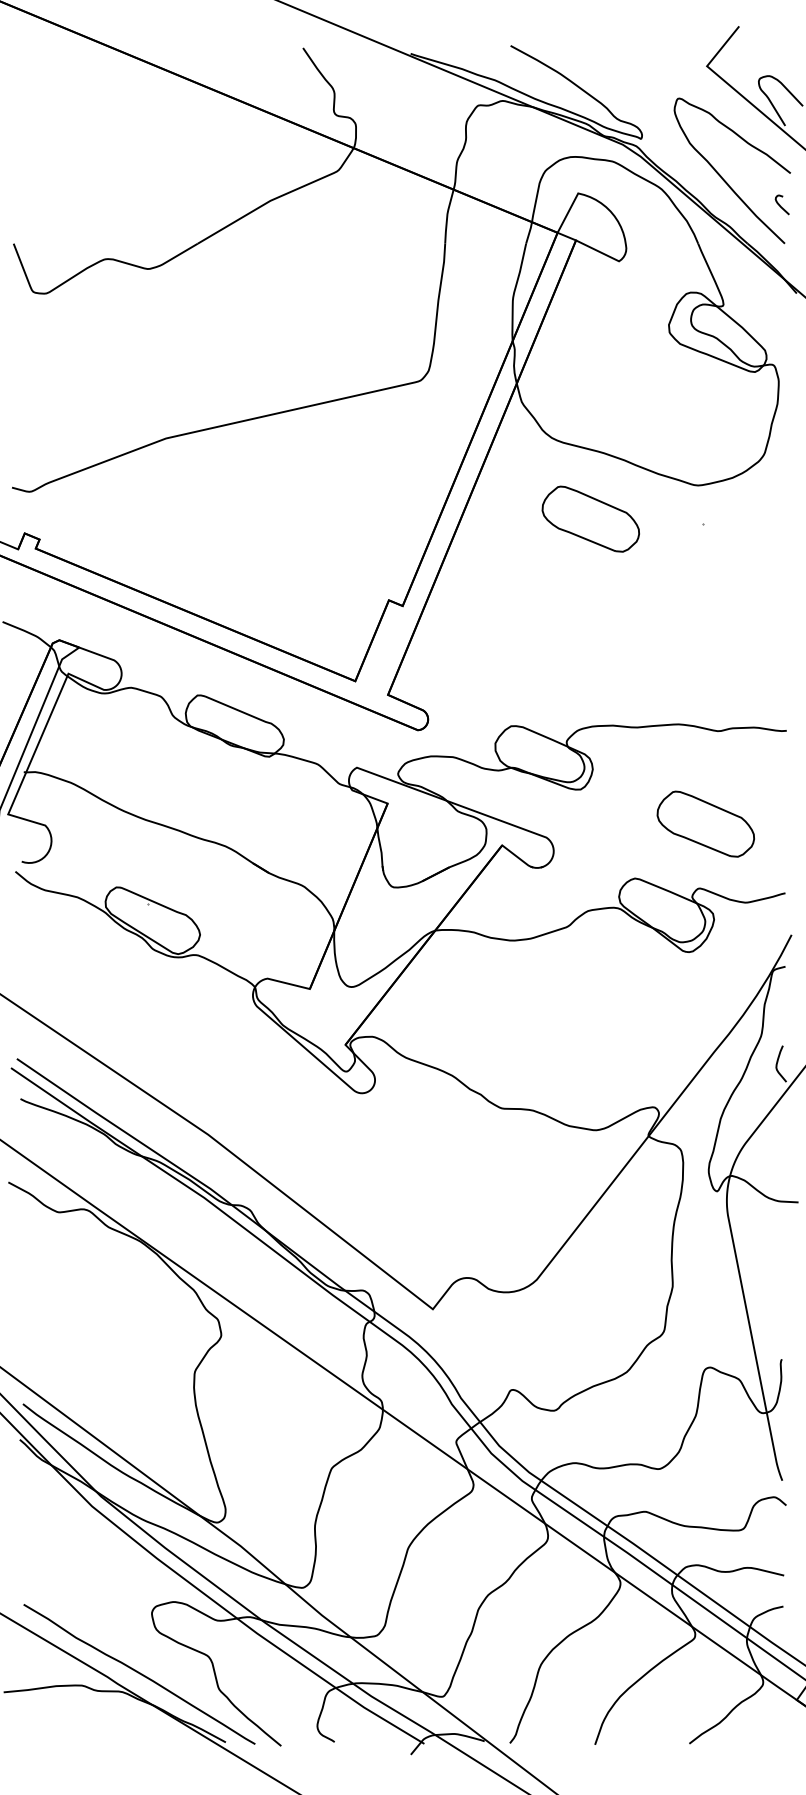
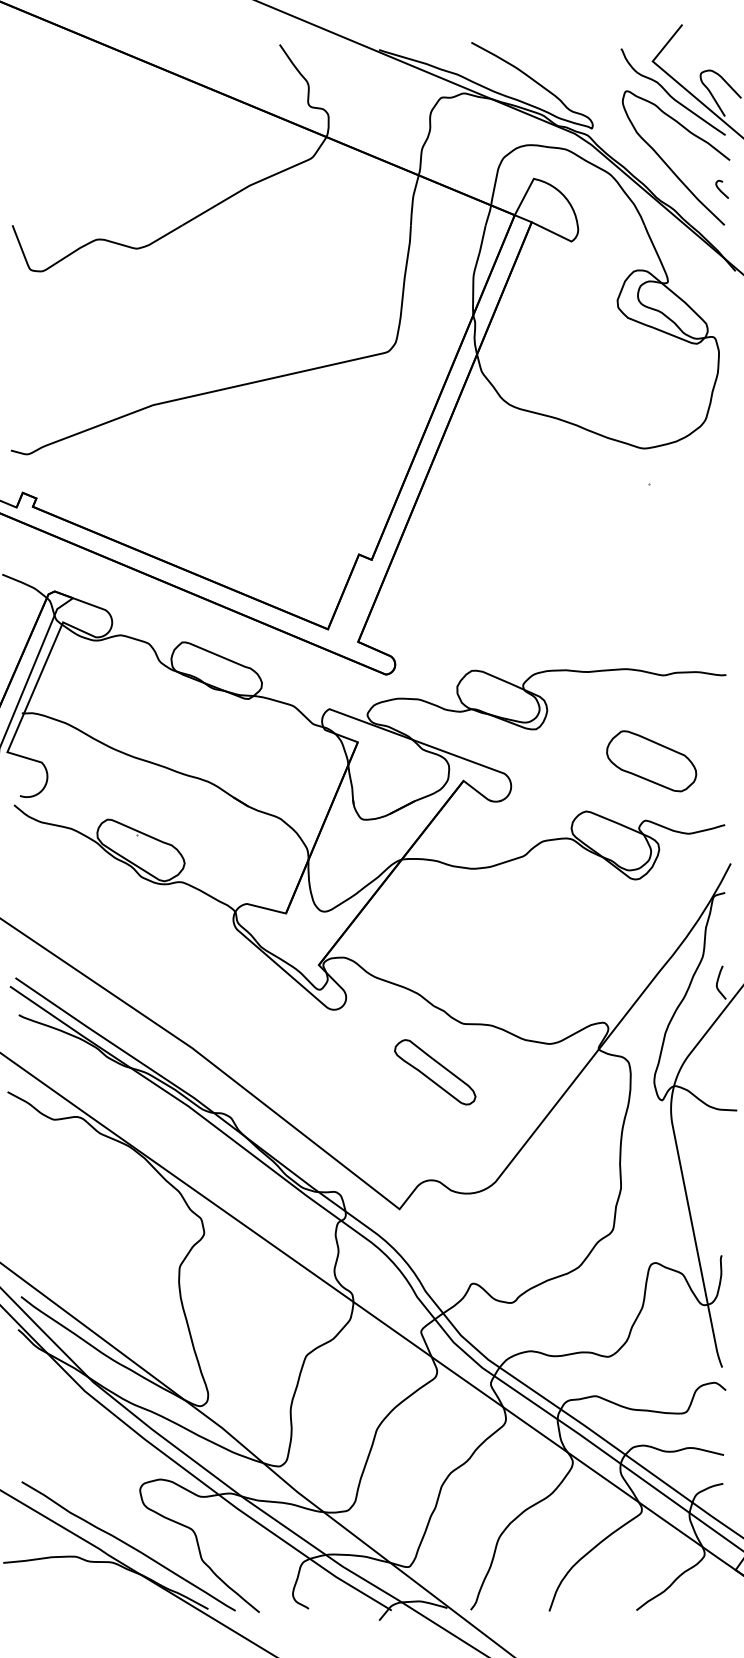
curve: (726, 102) -> (670, 94), added
part: (590, 518) -> (545, 479), removed
part: (471, 1160) -> (435, 1071), added

